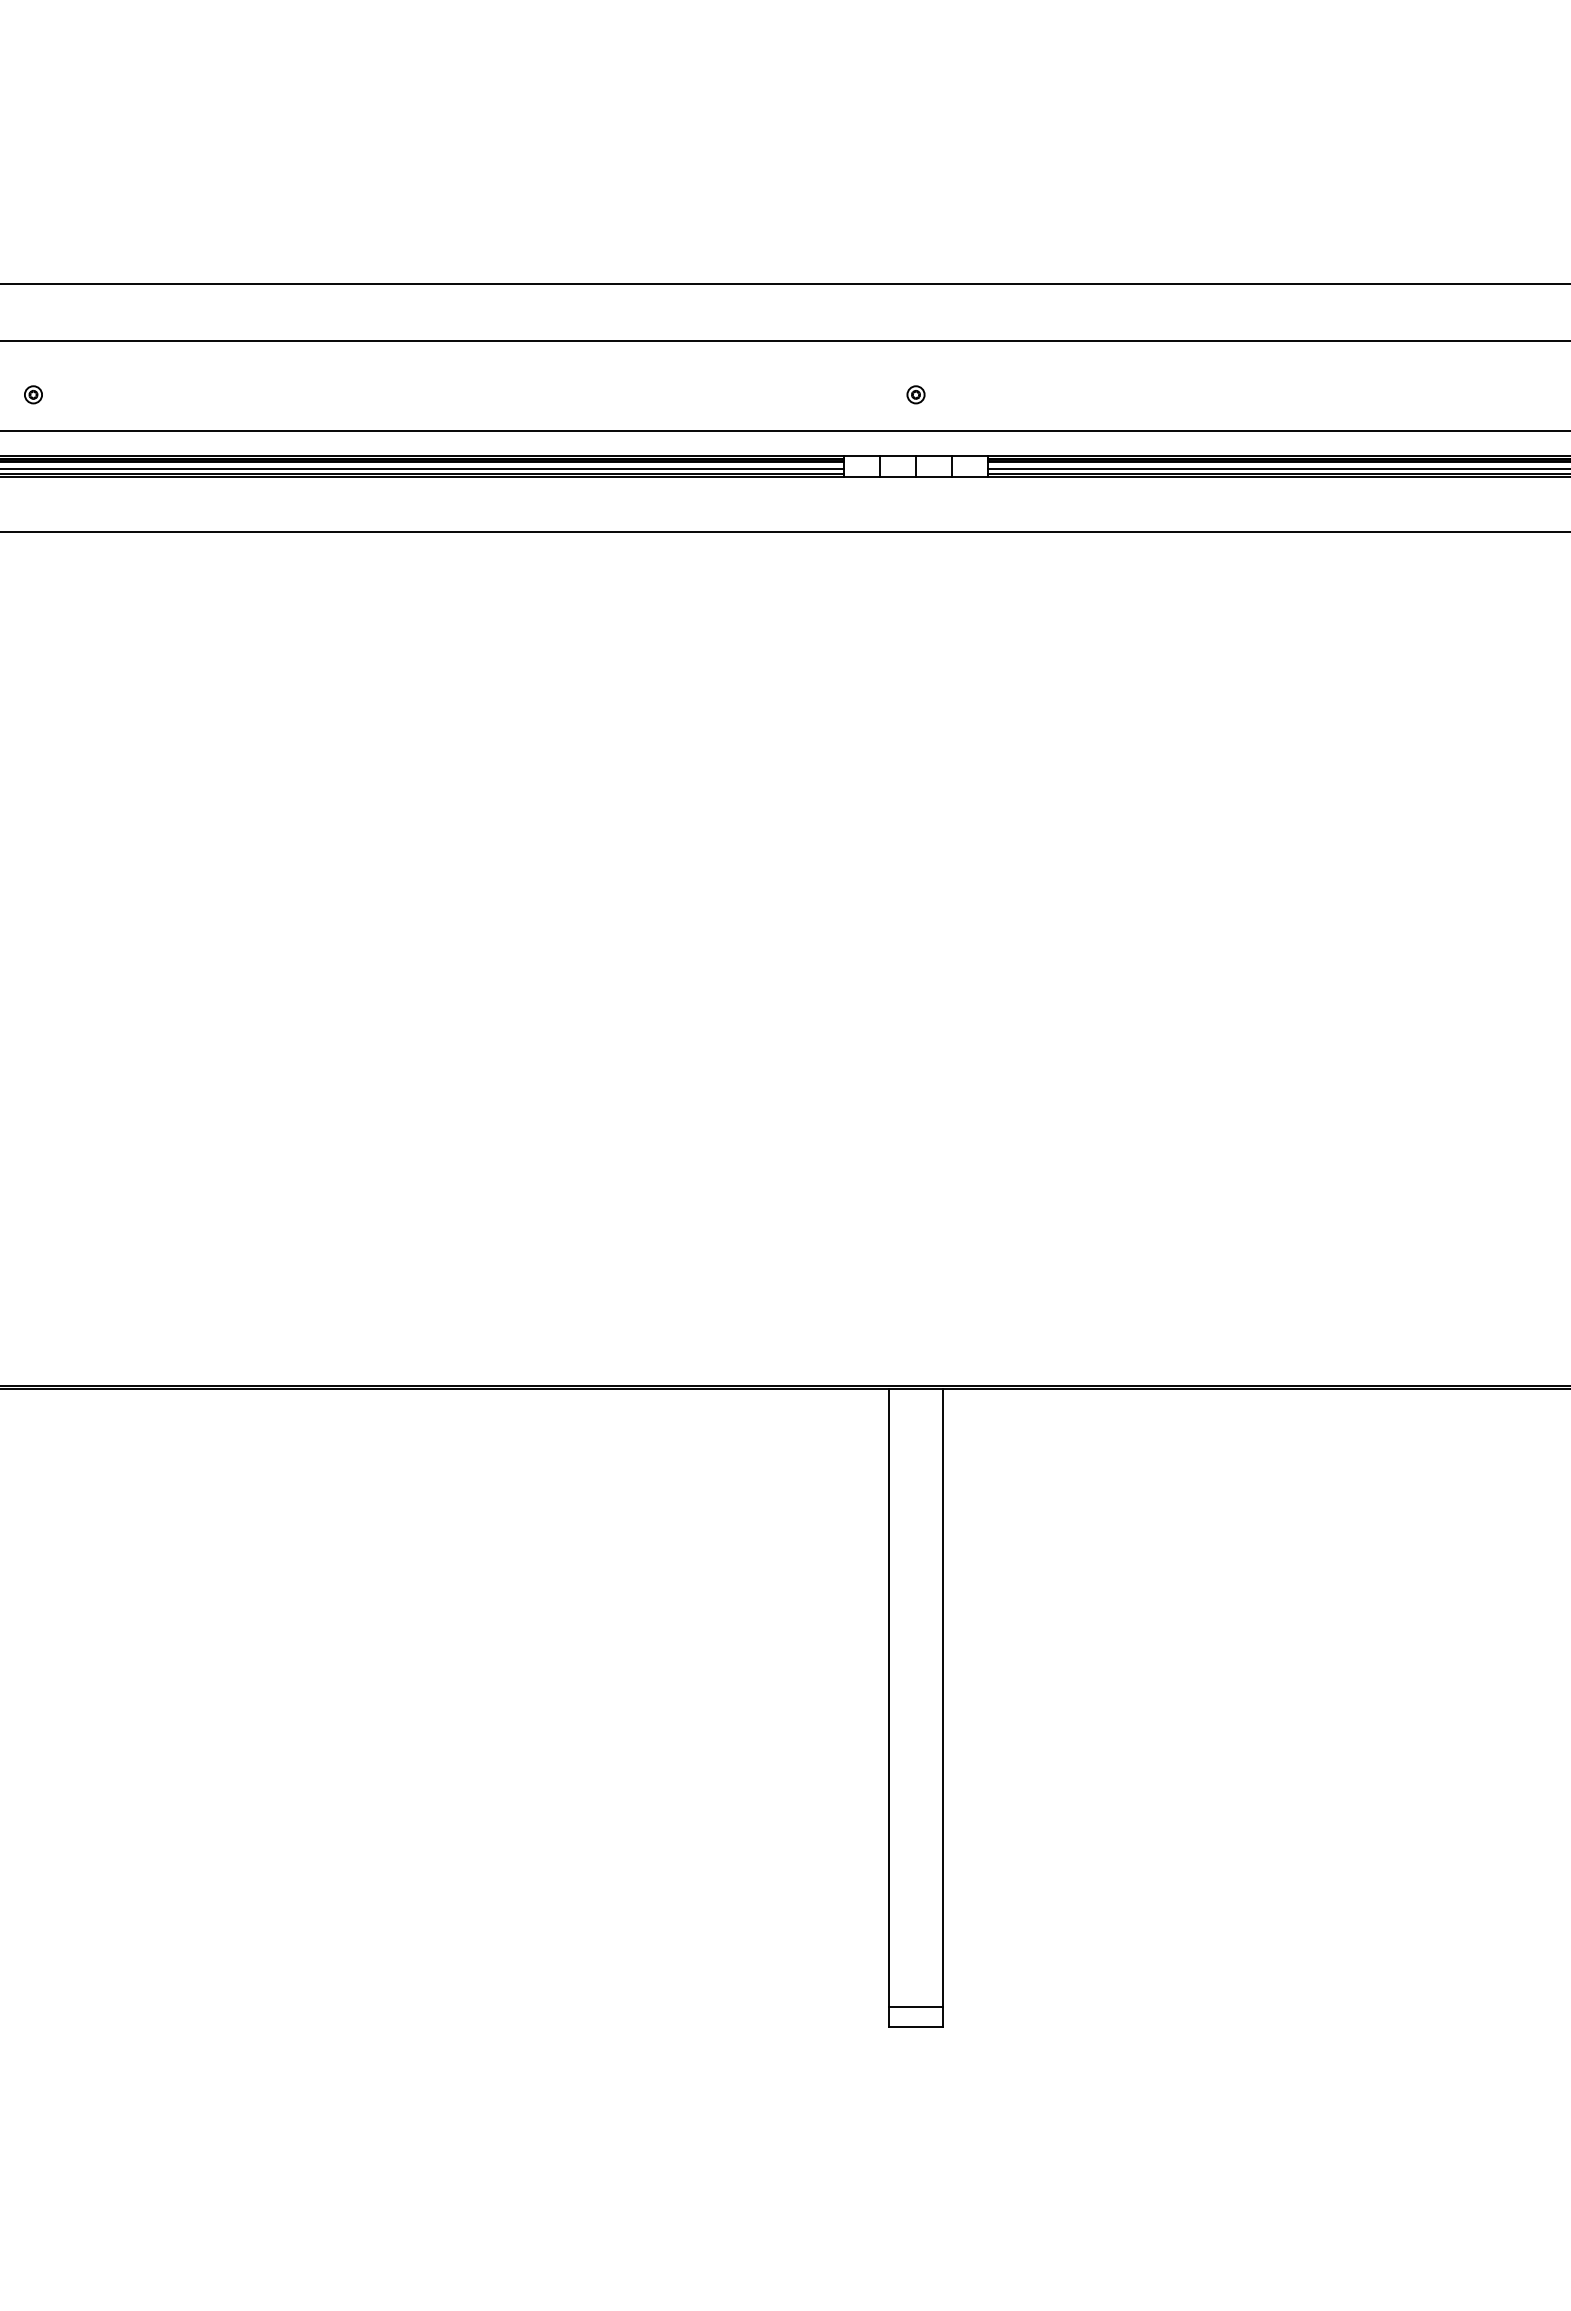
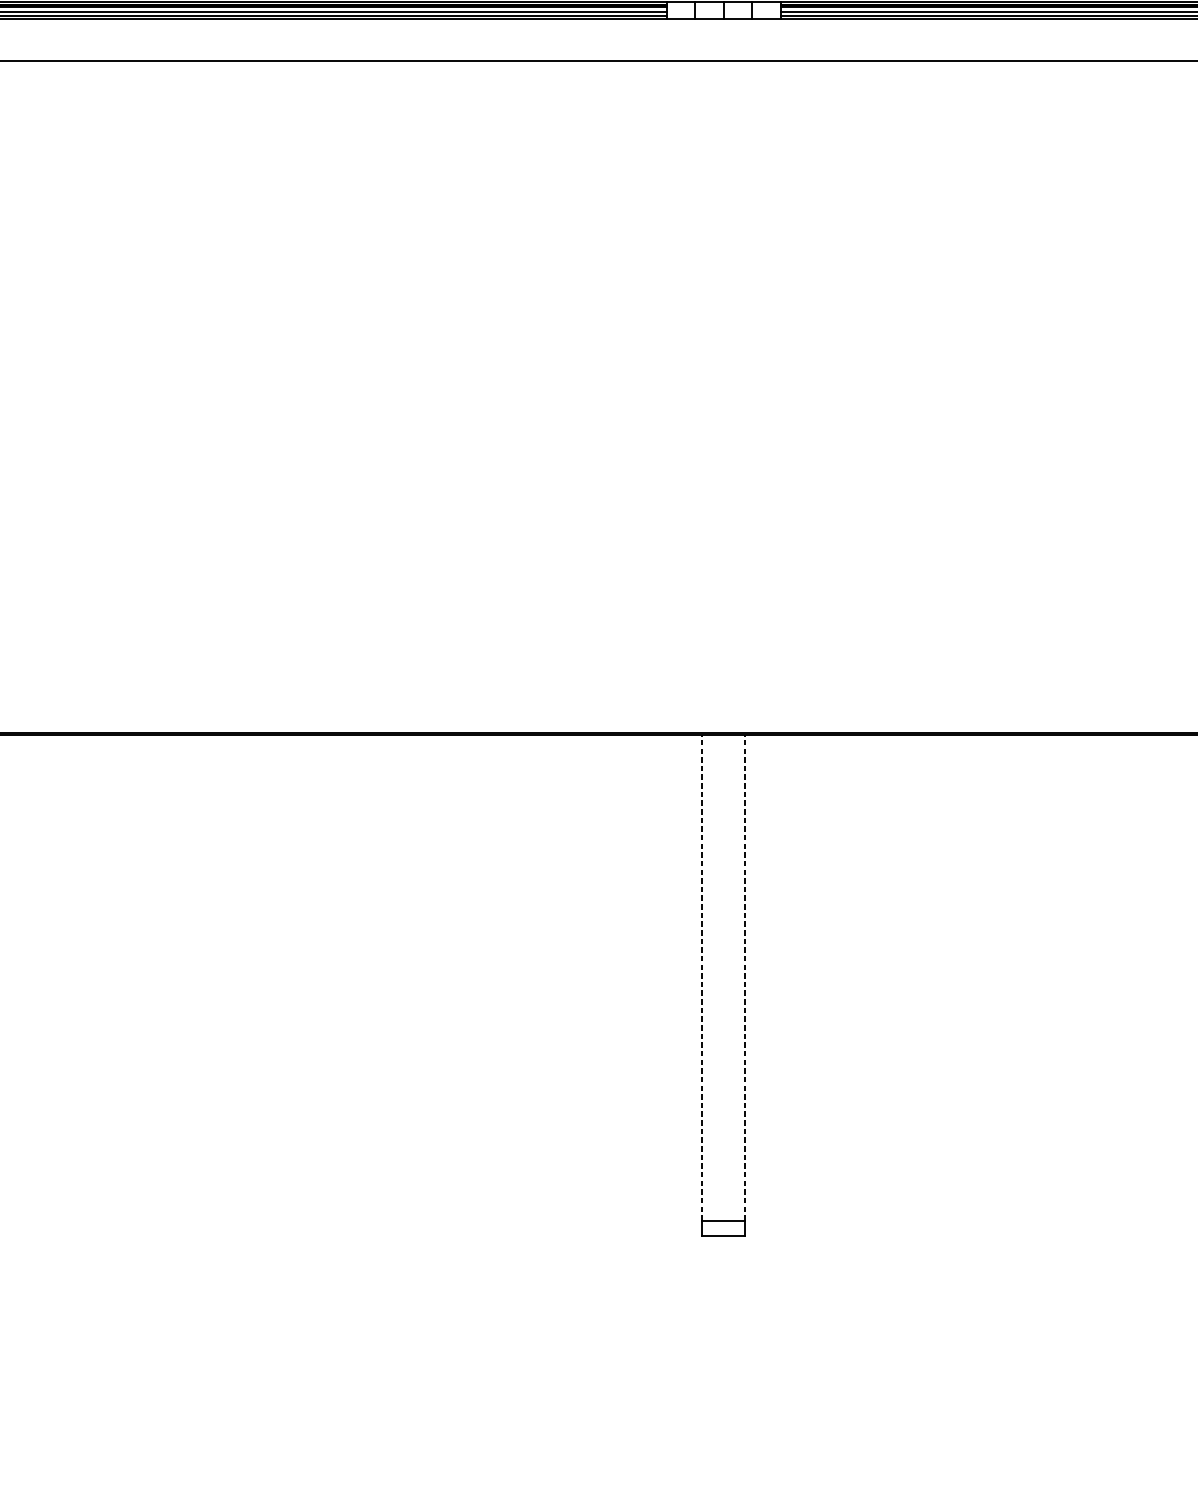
line: (888, 1697) -> (702, 977), solid -> dashed
line: (943, 1697) -> (745, 977), solid -> dashed

